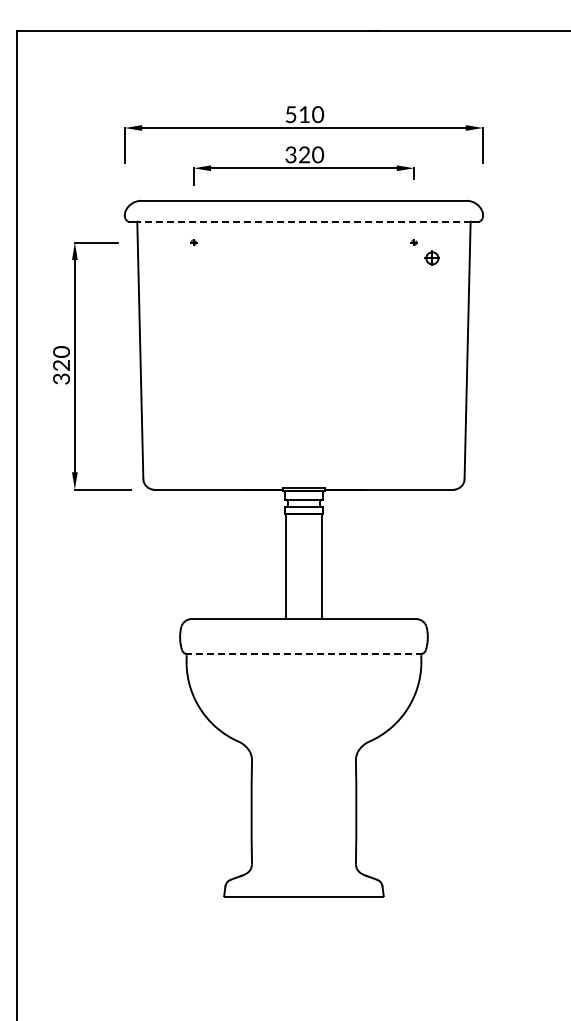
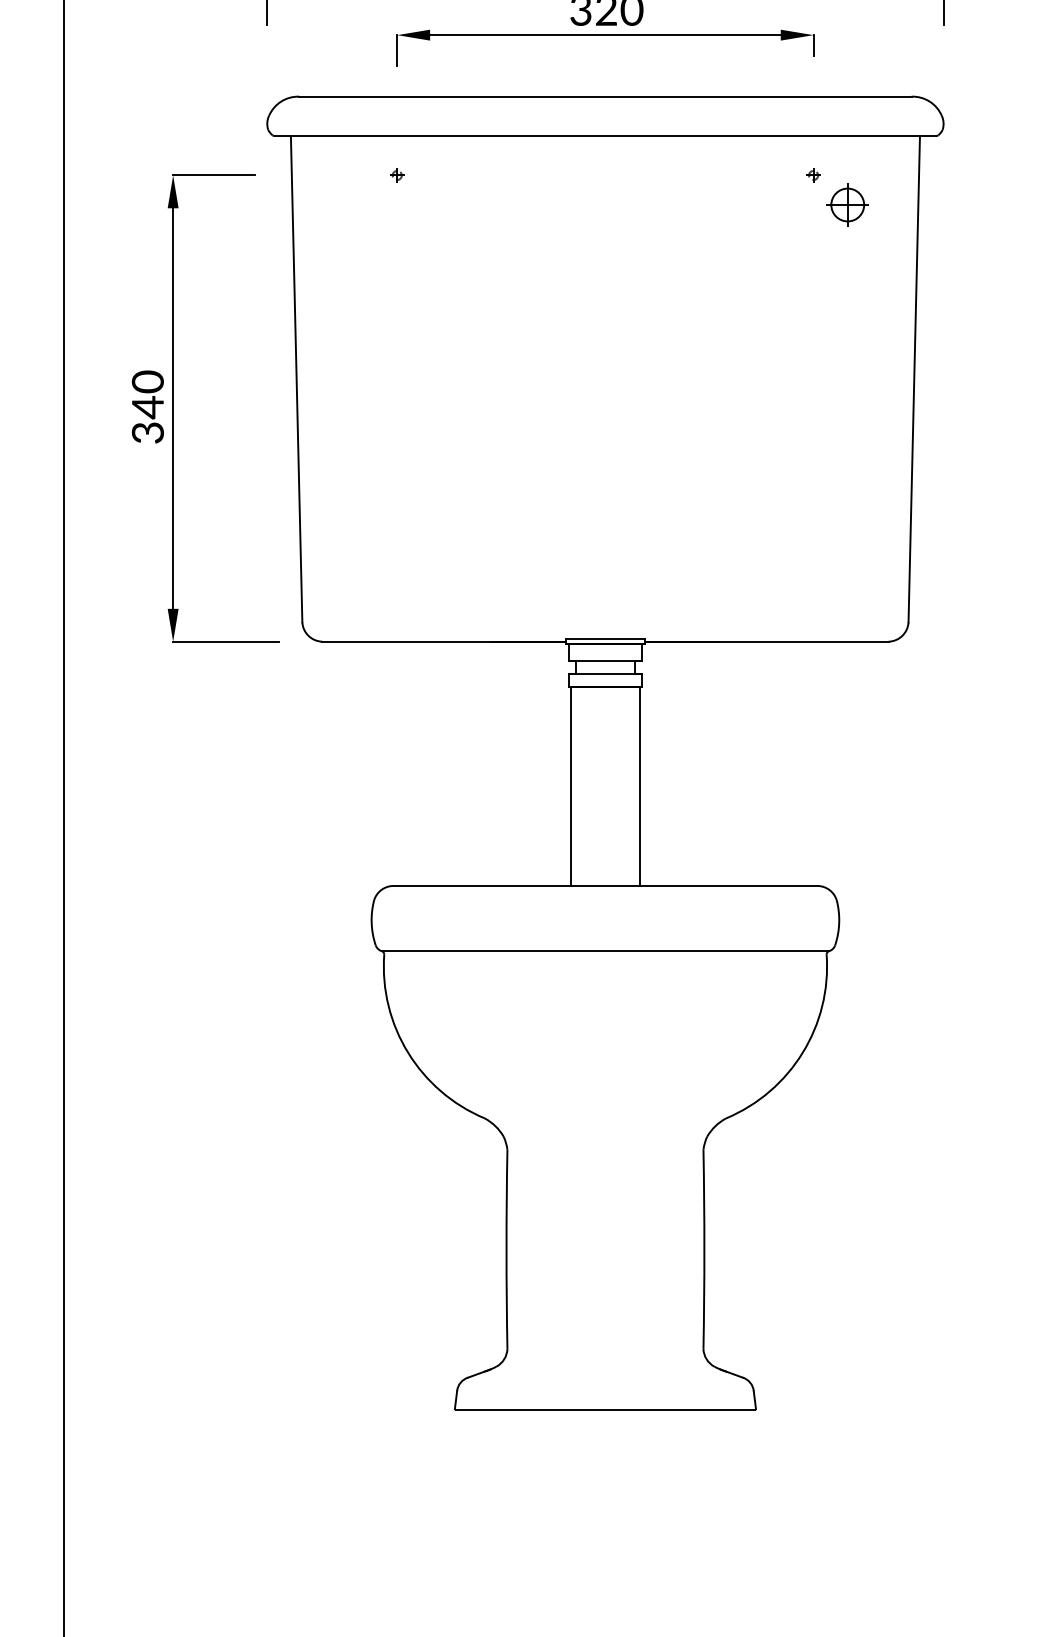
line: (303, 221) -> (604, 135), dashed -> solid
part: (432, 258) -> (848, 205), size x1.43
text: (61, 365) -> (147, 407), 320 -> 340
line: (303, 653) -> (604, 950), dashed -> solid

